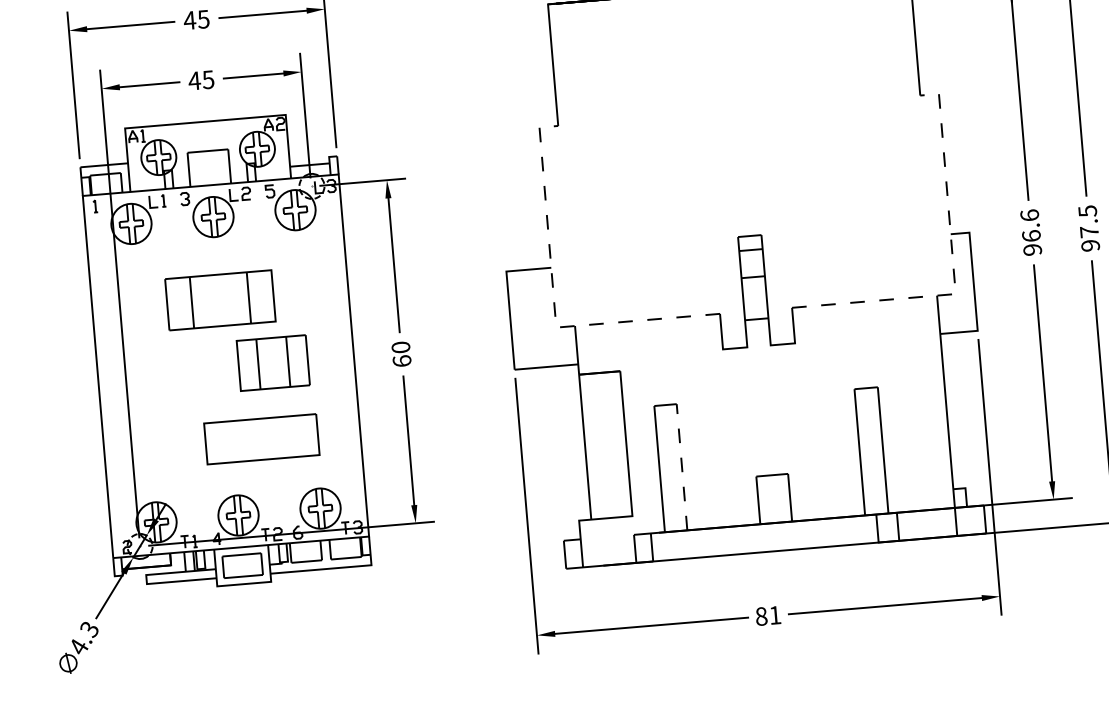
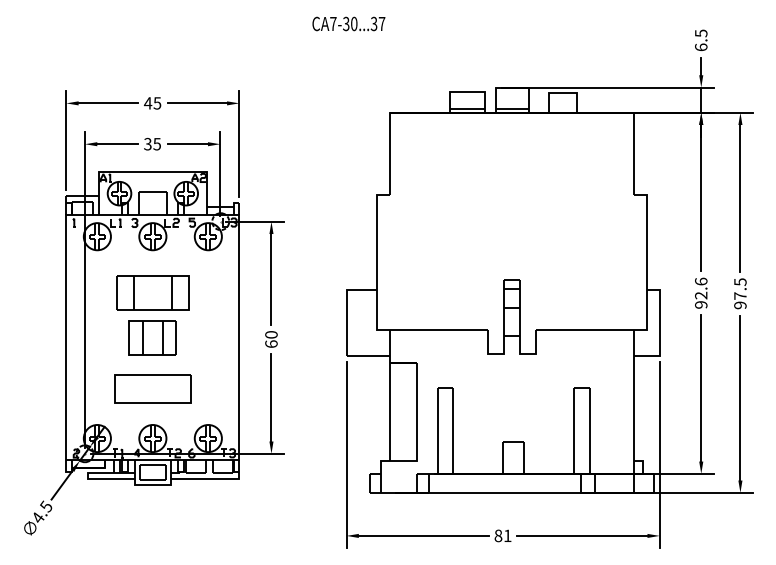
text: (193, 79) -> (147, 143), 45 -> 35
text: (1031, 235) -> (701, 295), 96.6 -> 92.6
line: (954, 266) -> (647, 311), dashed -> solid
line: (553, 299) -> (376, 311), dashed -> solid
part: (272, 362) -> (152, 337), moved
part: (261, 439) -> (152, 388), moved
line: (682, 467) -> (453, 431), dashed -> solid
text: (89, 626) -> (46, 504), 4.3 -> 4.5

